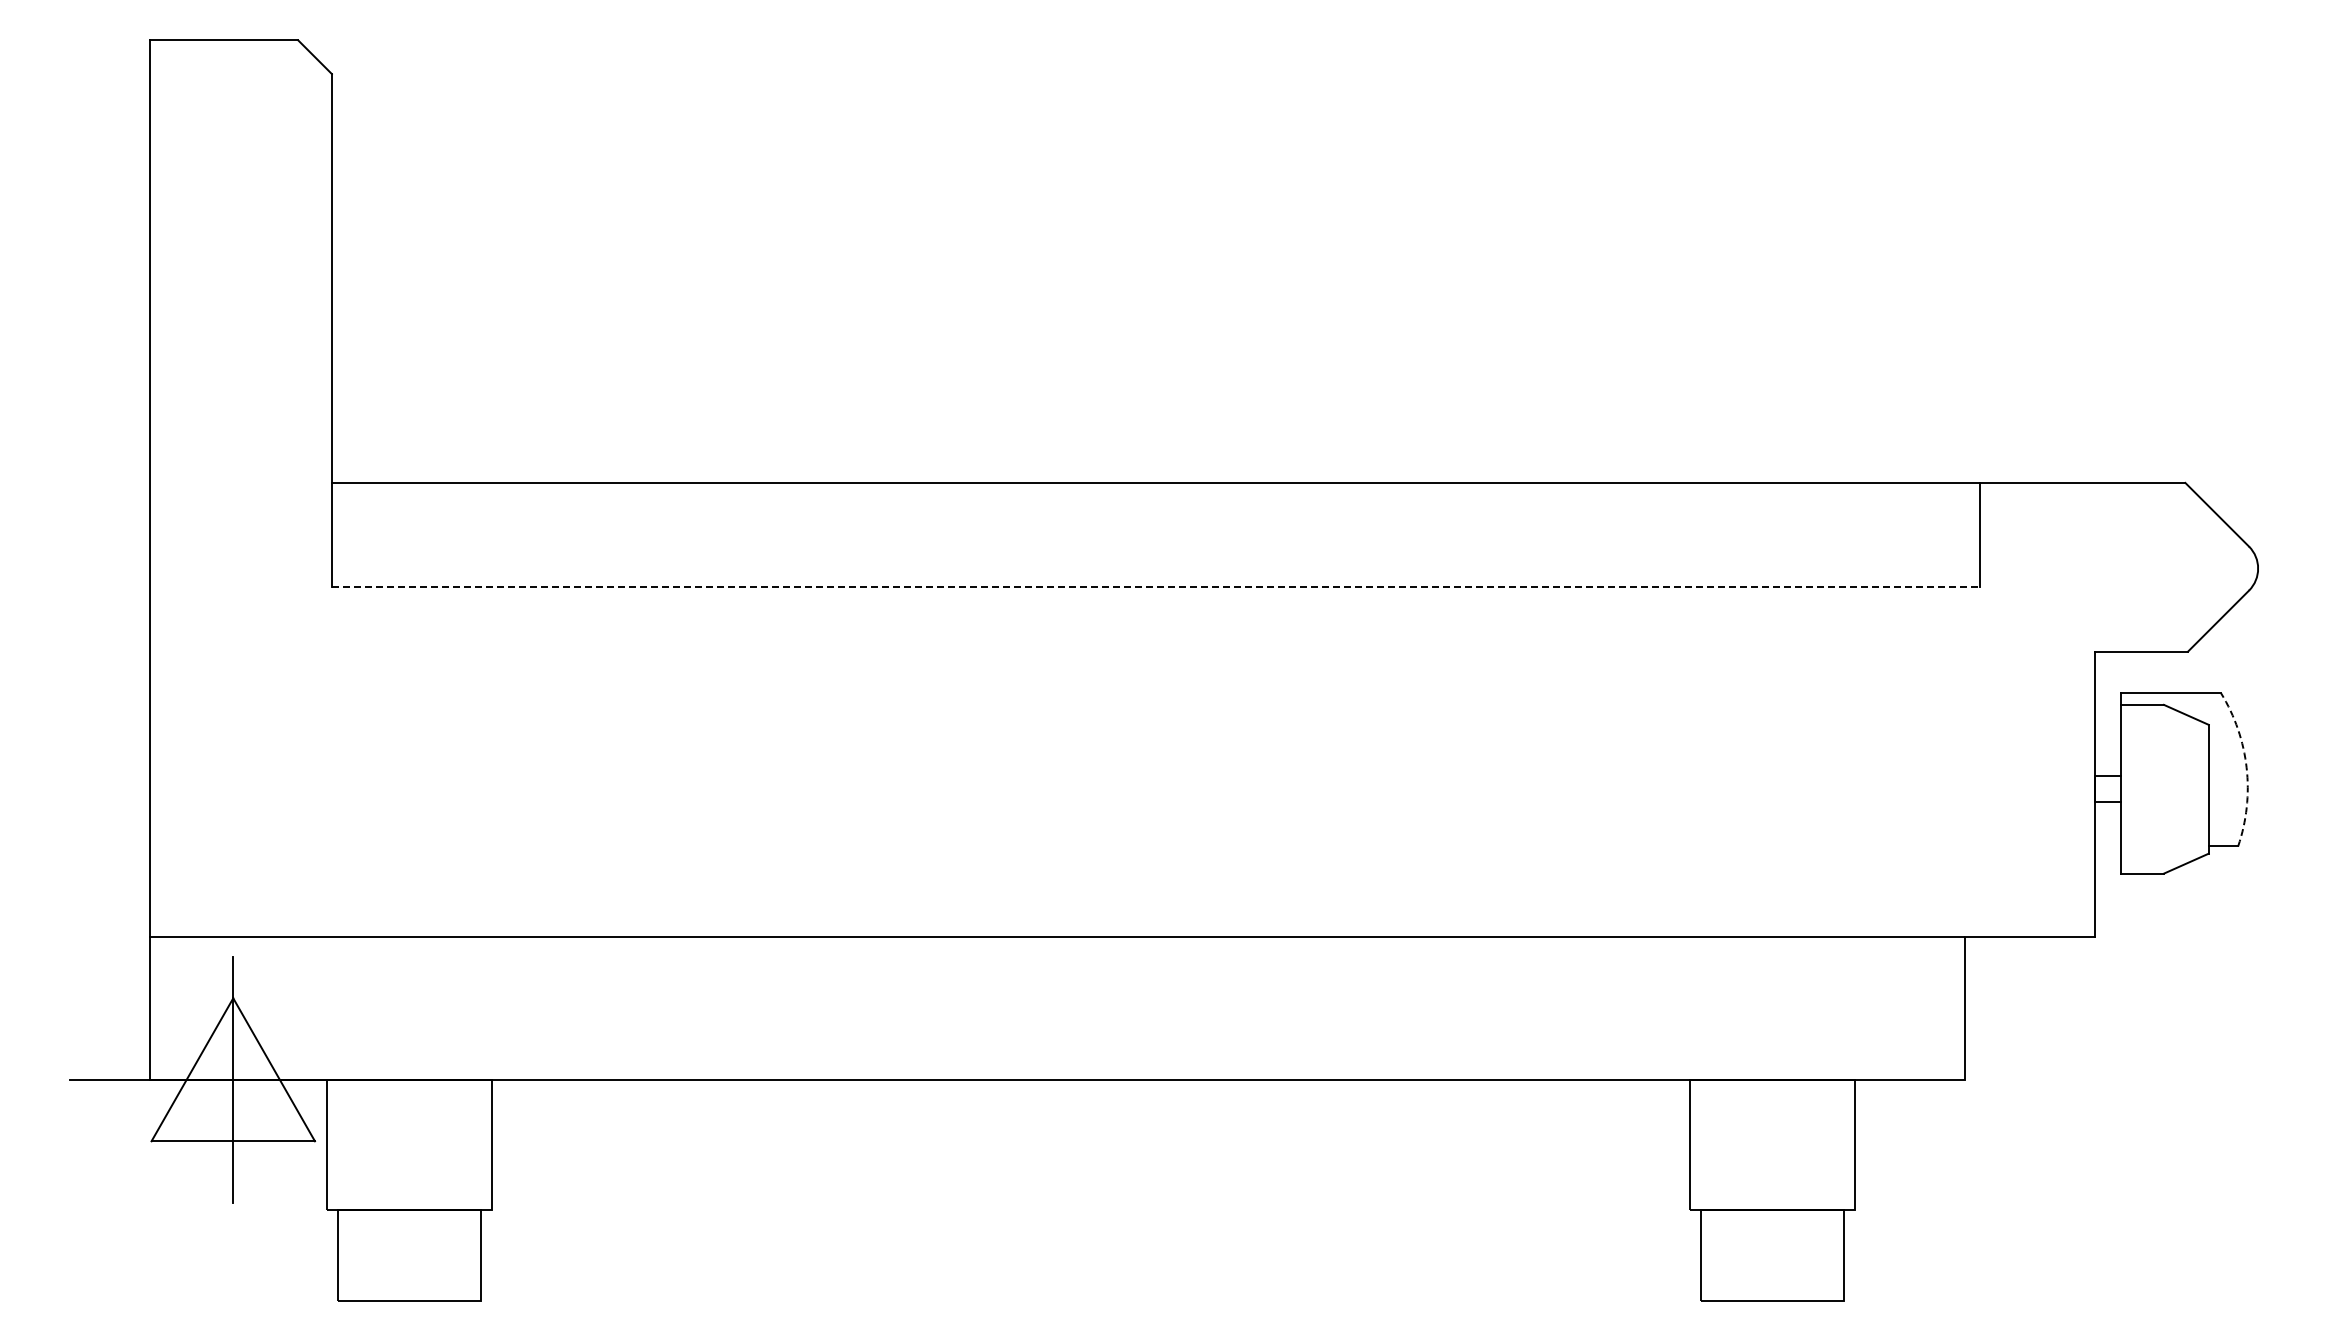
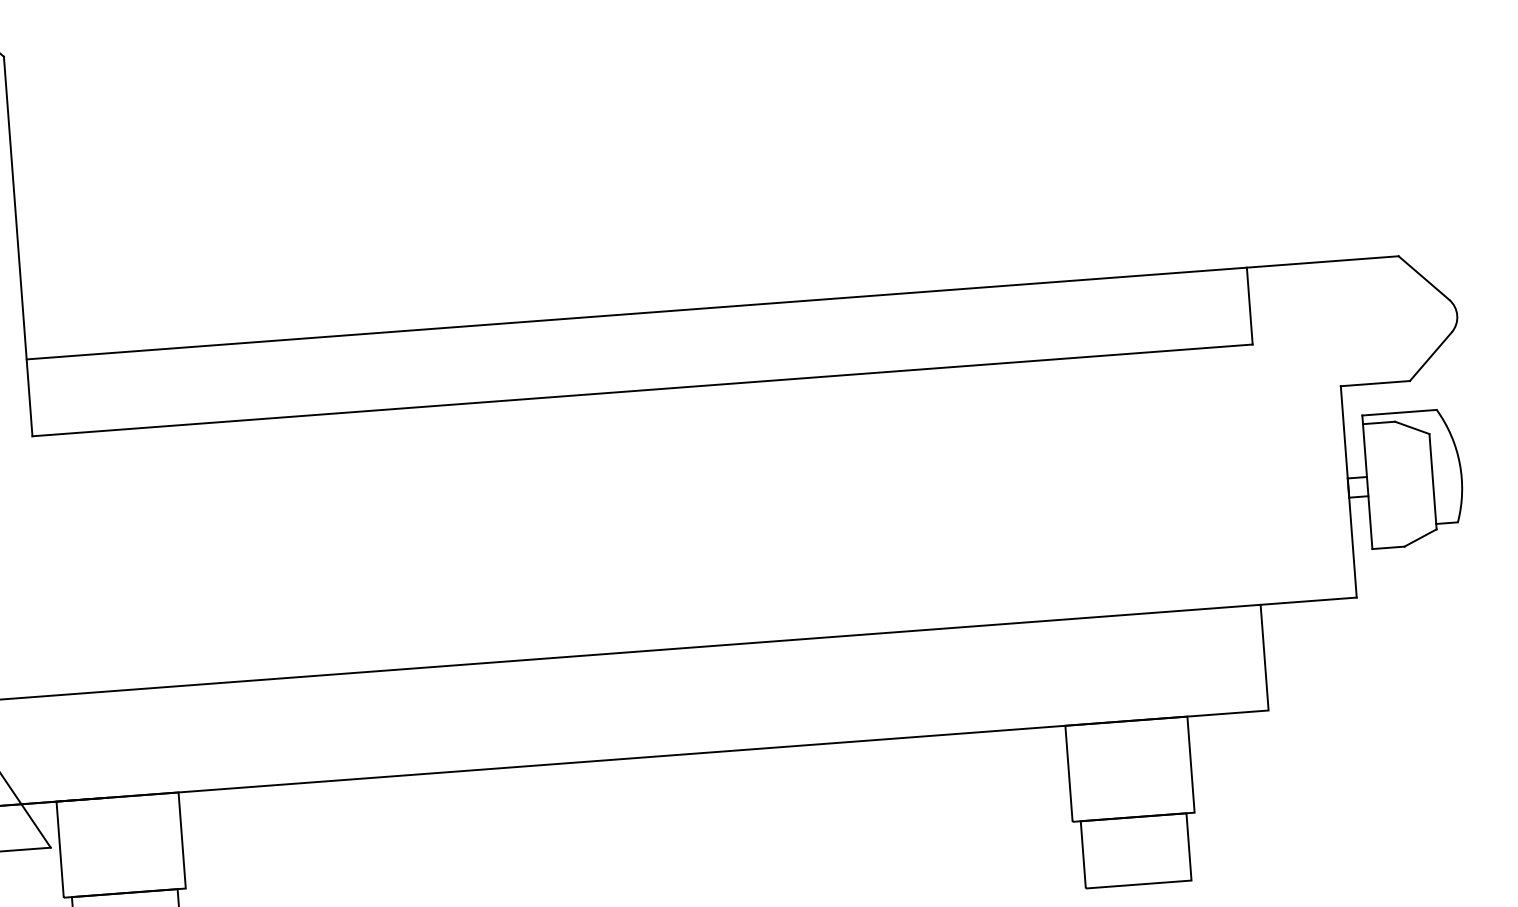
line: (1156, 586) -> (642, 390), dashed -> solid
arc: (2246, 767) -> (1459, 463), dashed -> solid

